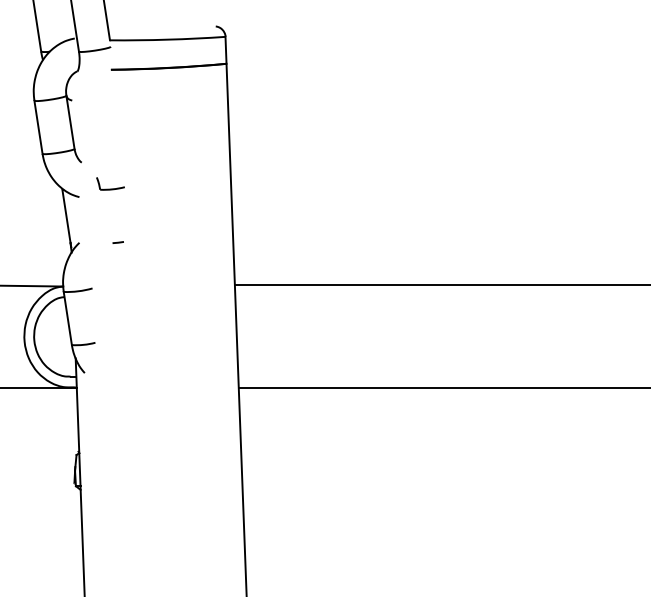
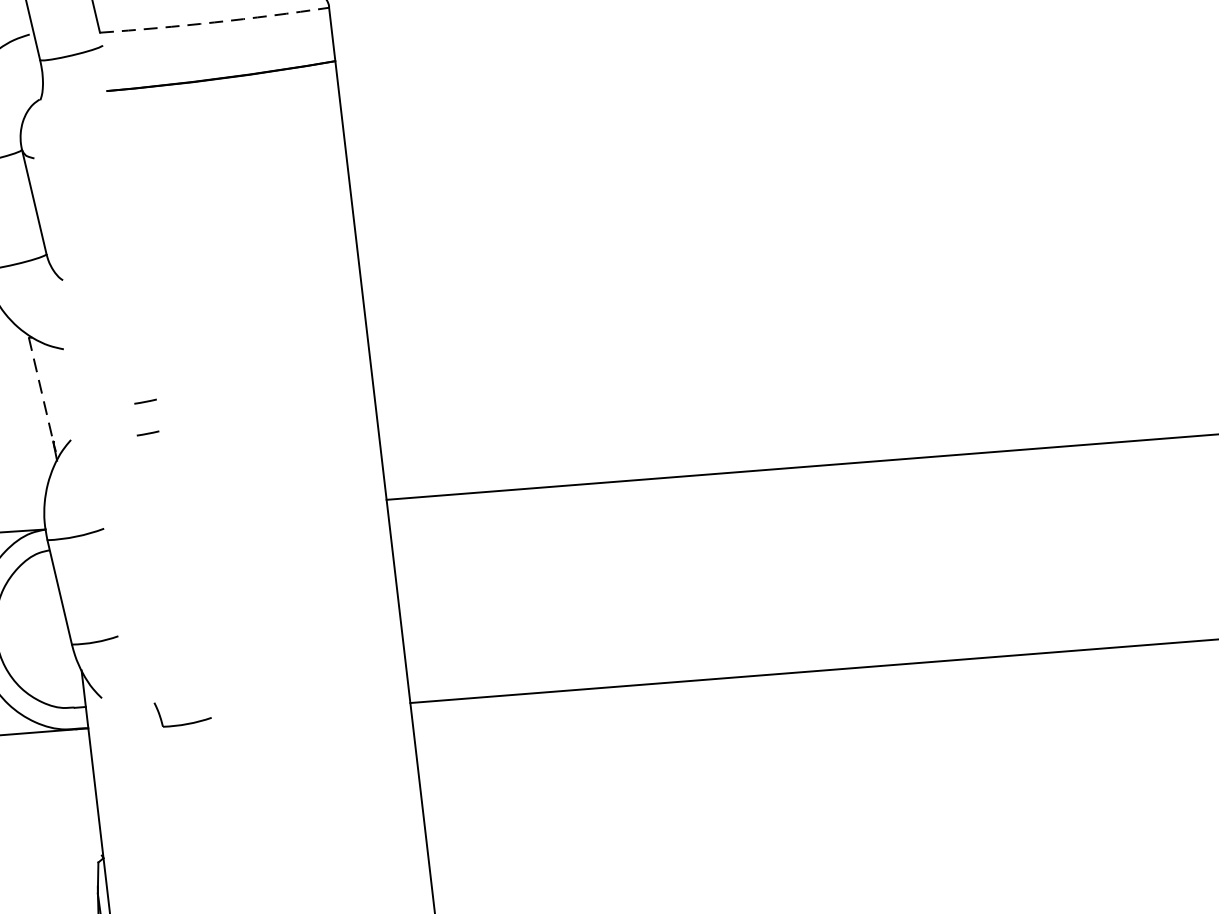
arc: (167, 39) -> (214, 22), solid -> dashed
part: (110, 183) -> (182, 712), moved
line: (66, 216) -> (41, 389), solid -> dashed
arc: (117, 226) -> (144, 401), added

